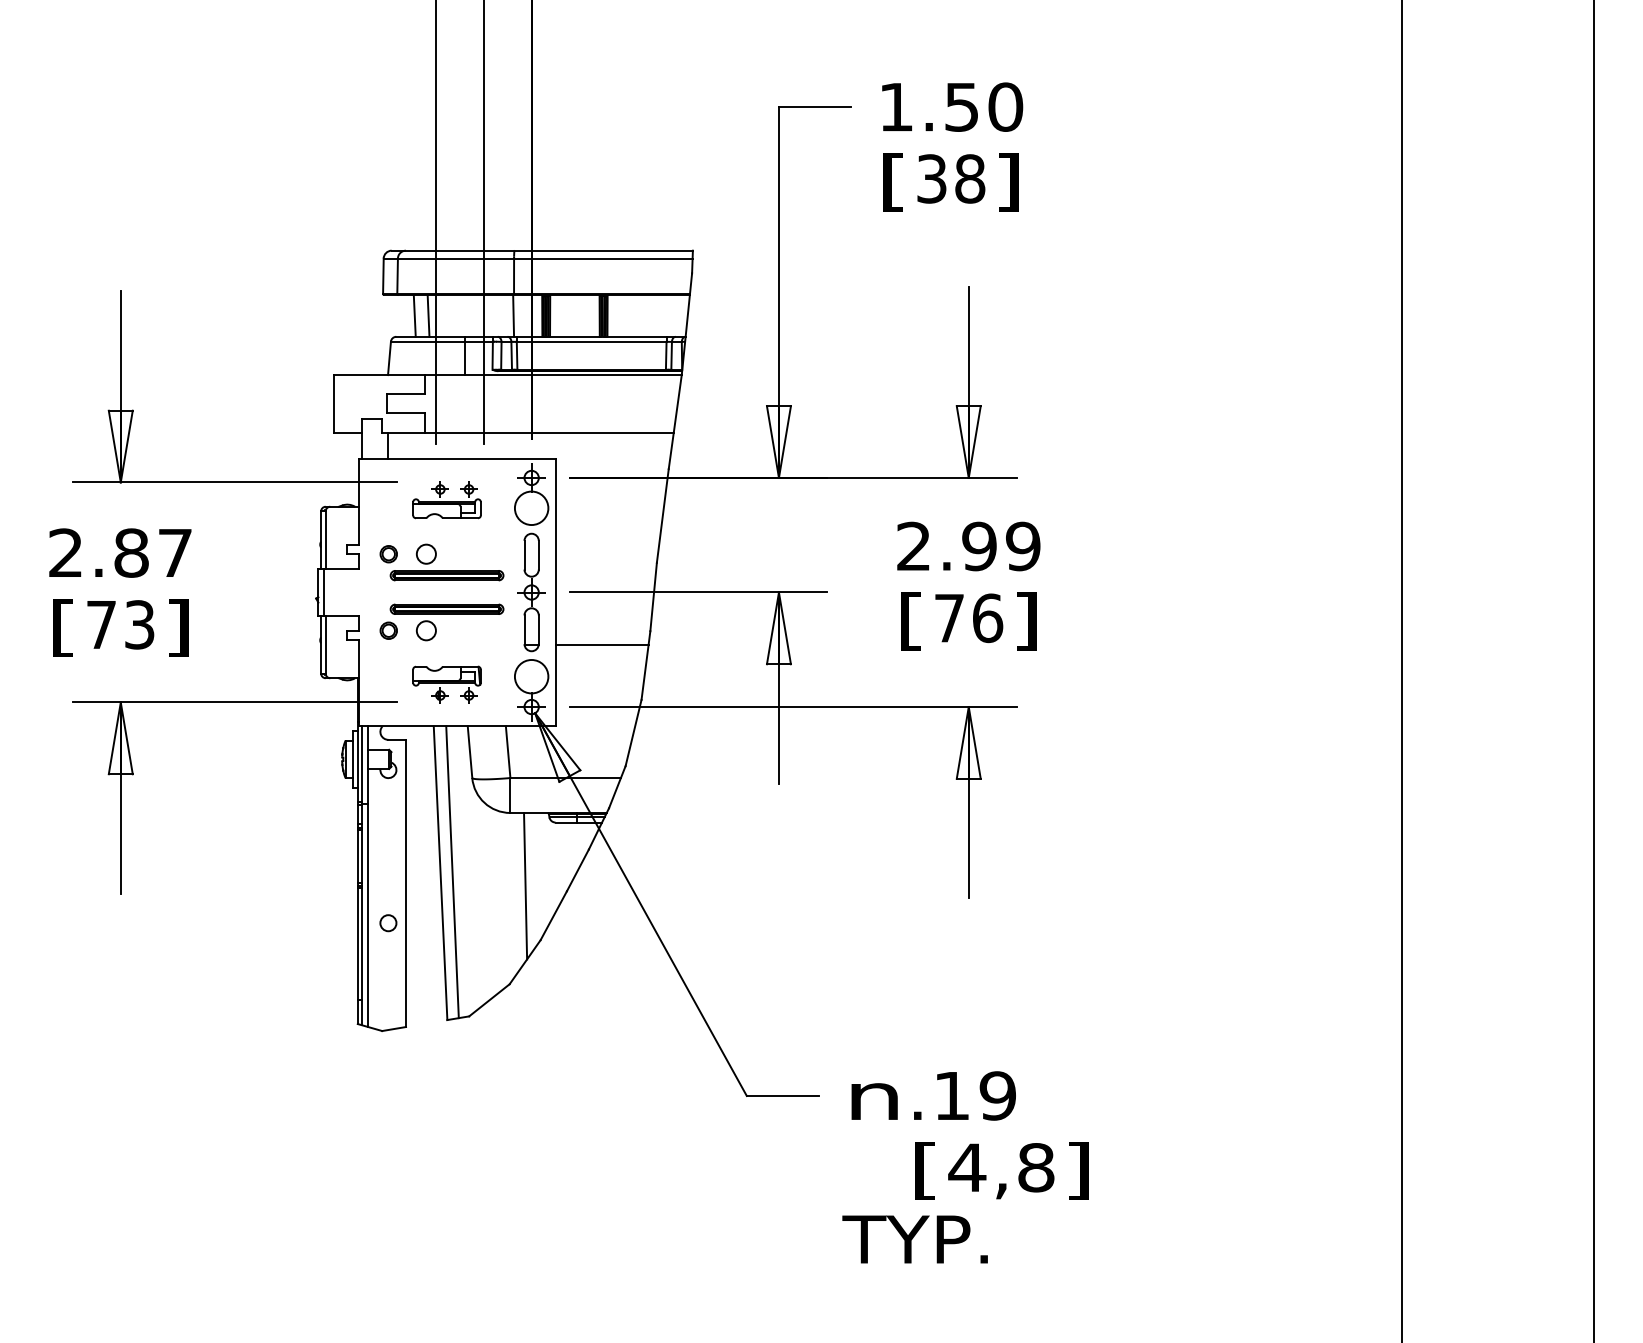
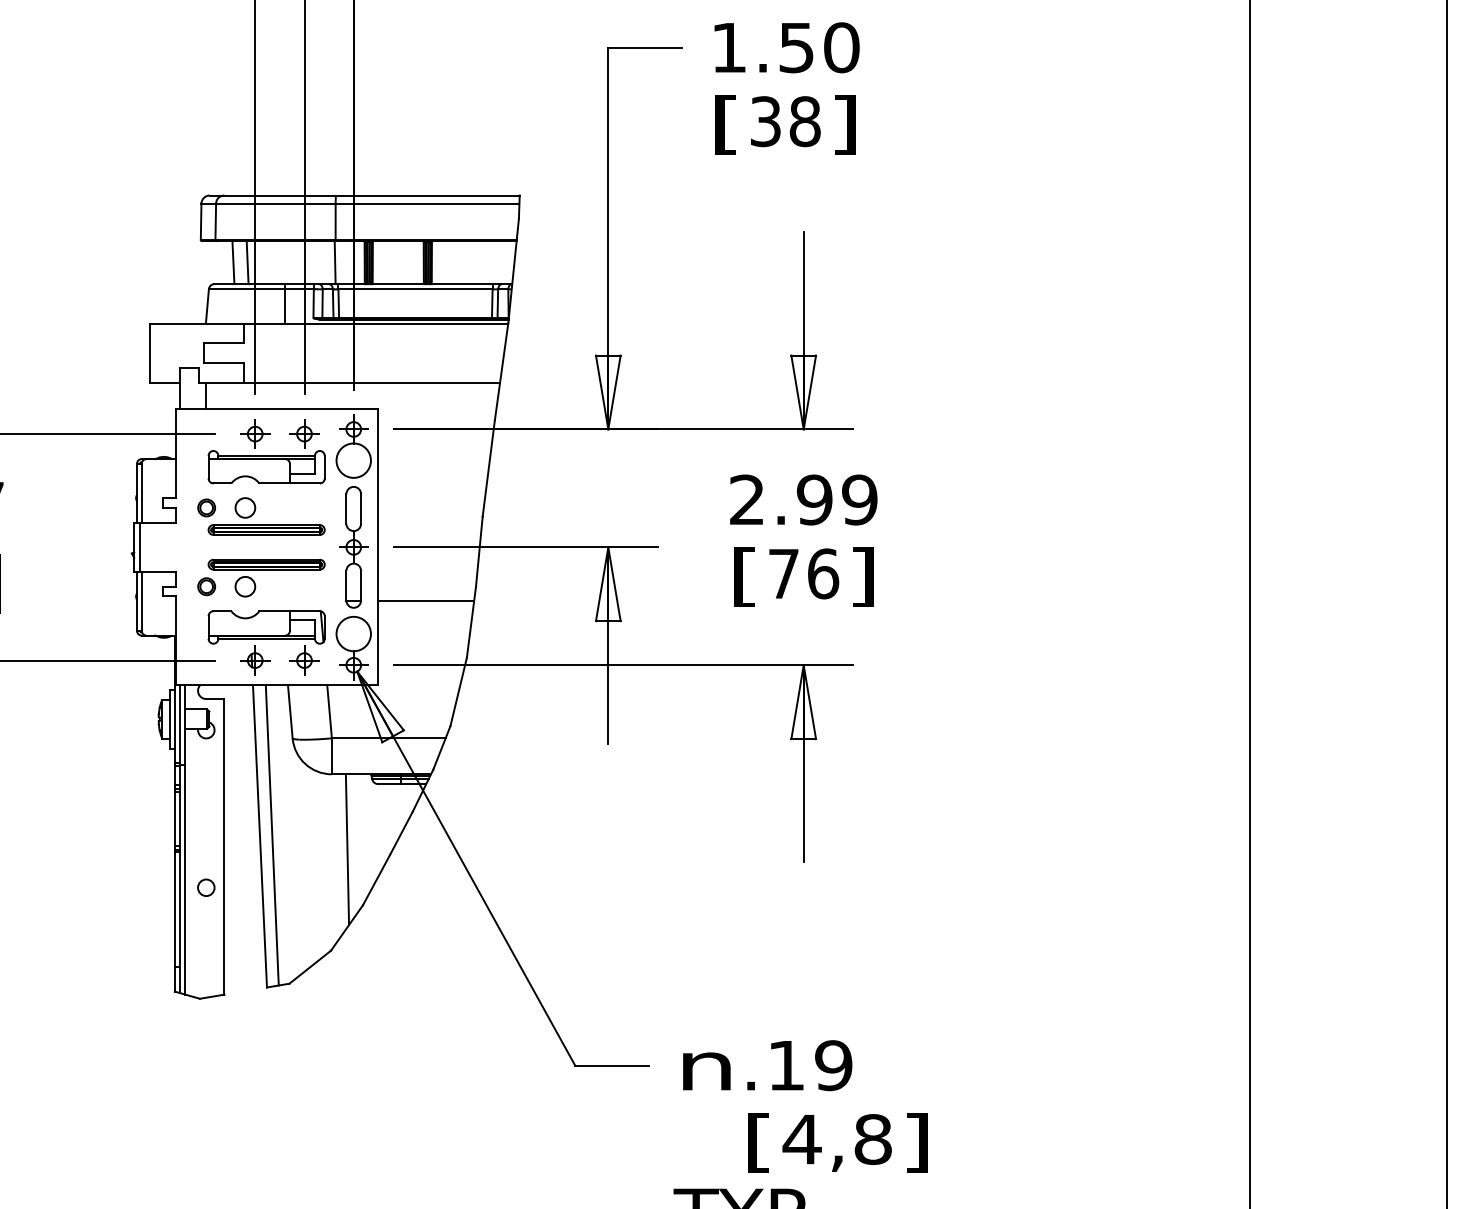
part: (446, 499) -> (266, 451), size x1.67
part: (446, 684) -> (266, 642), size x1.67

